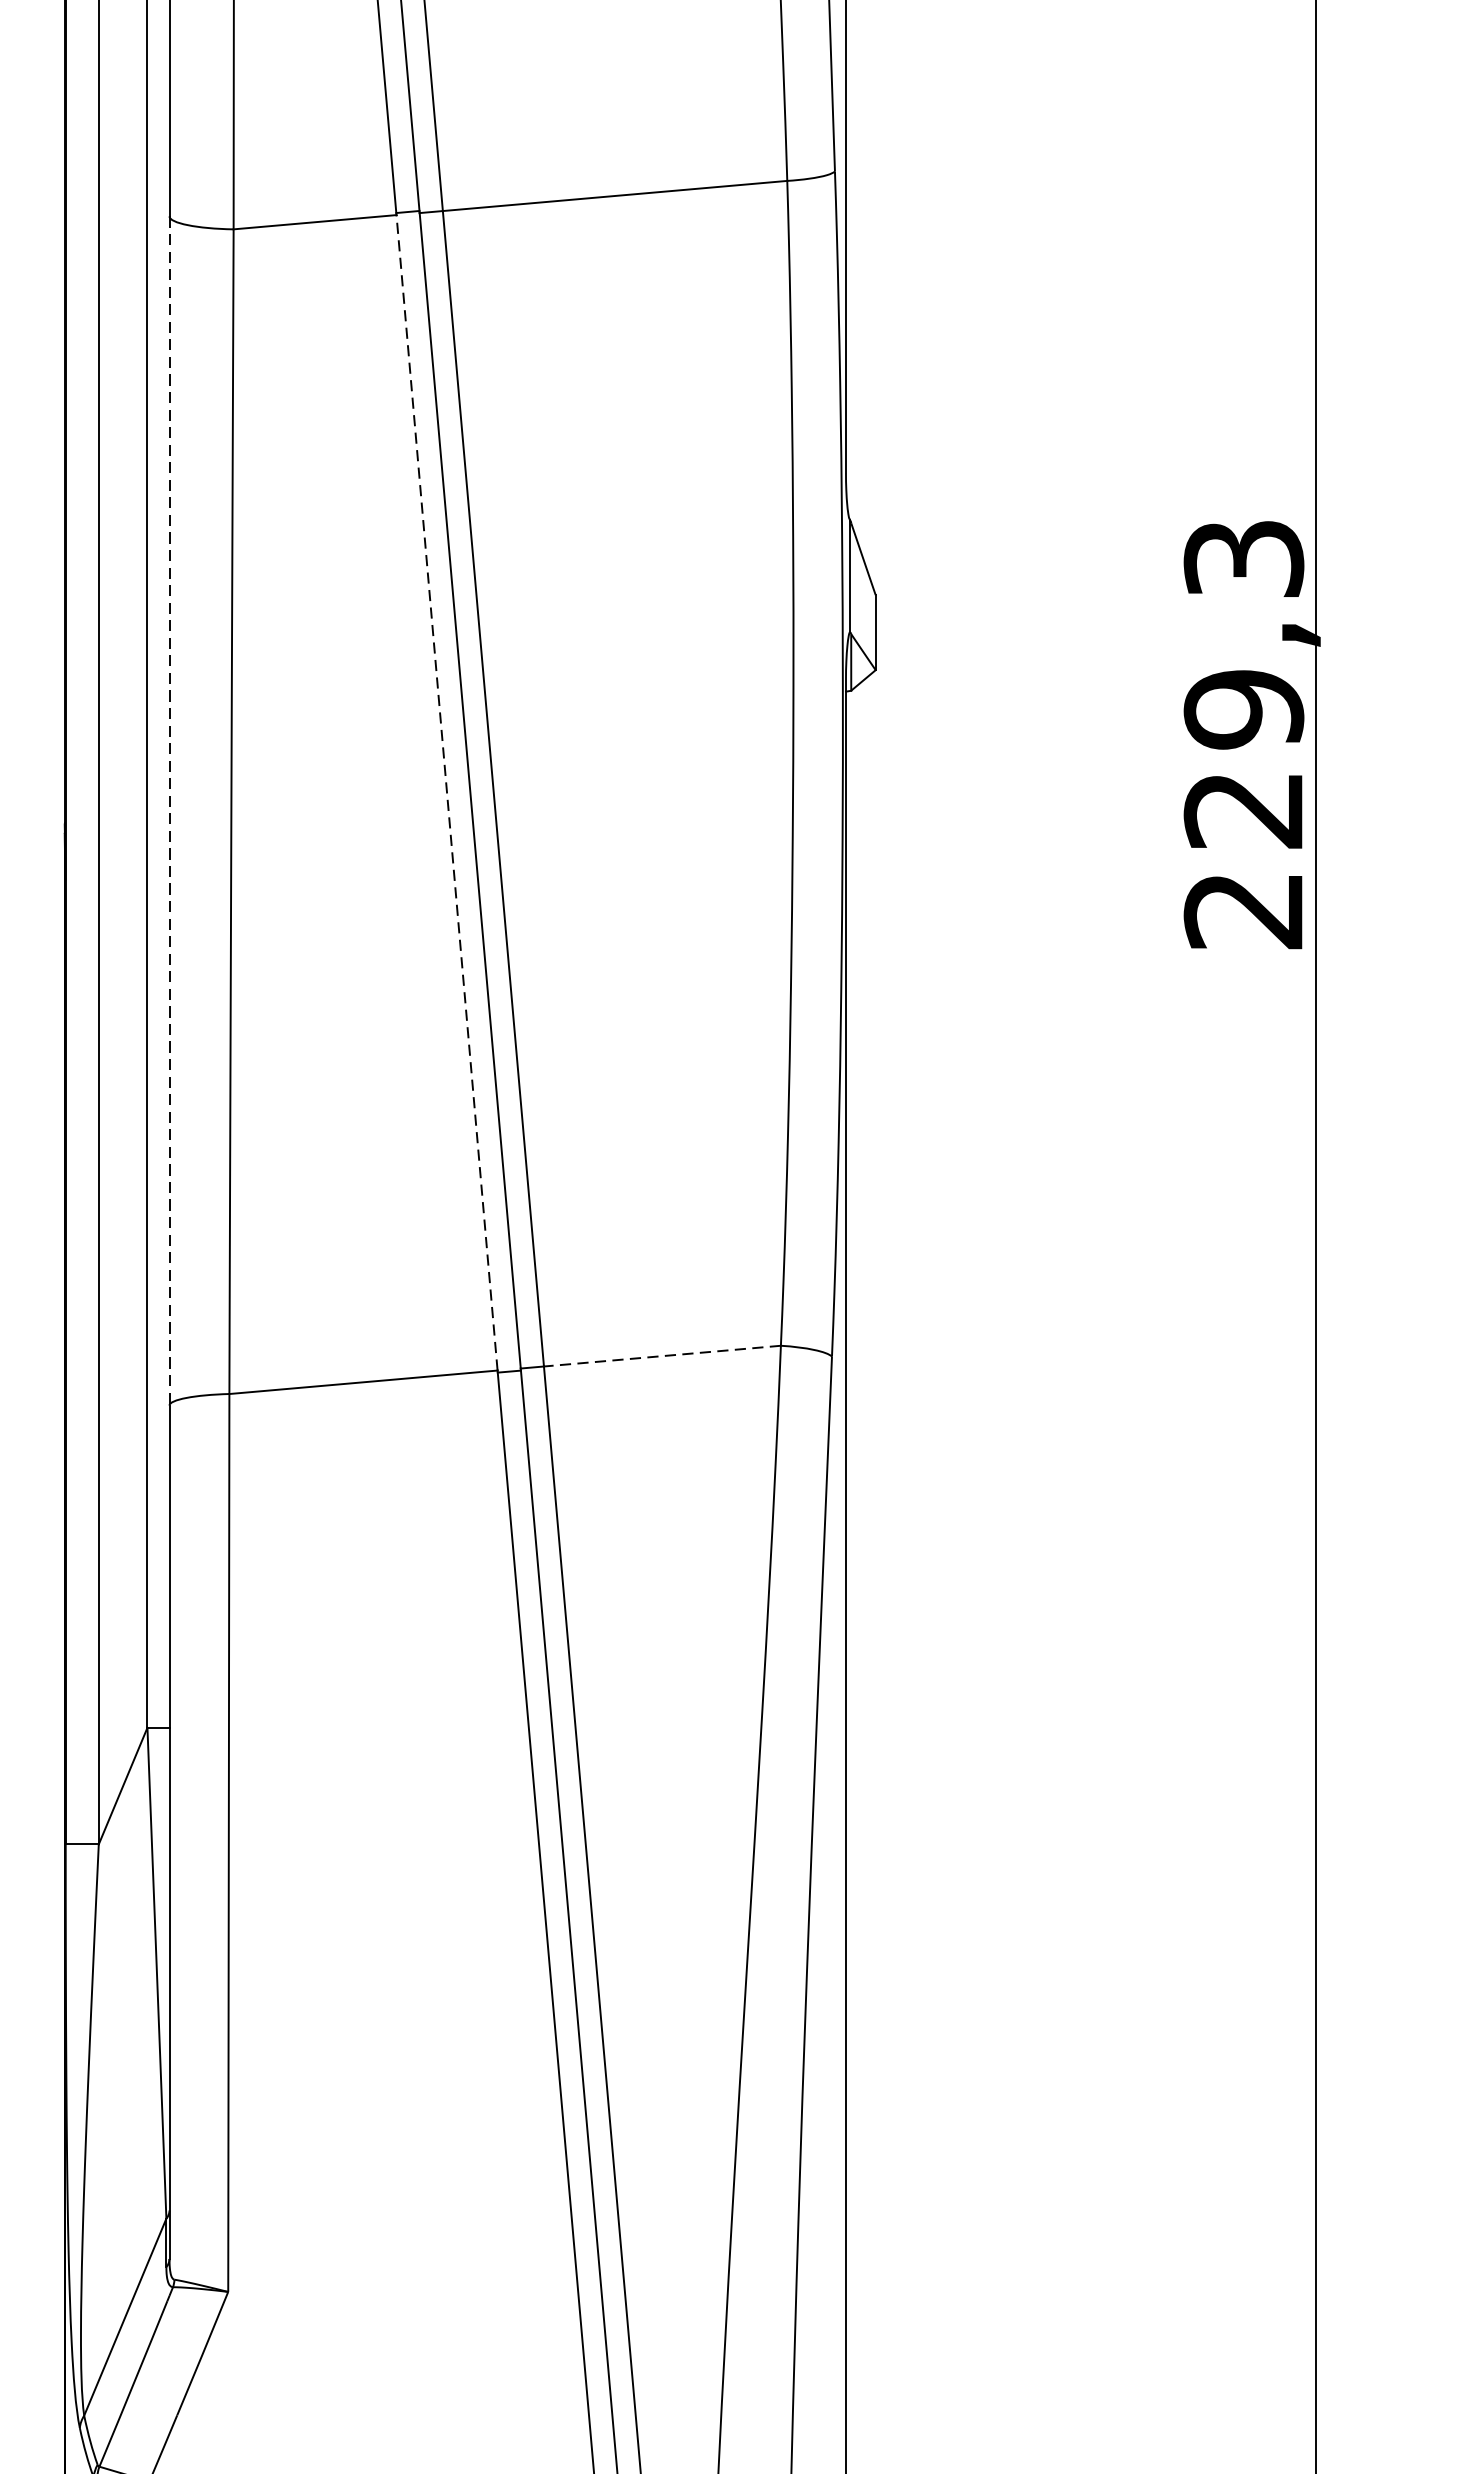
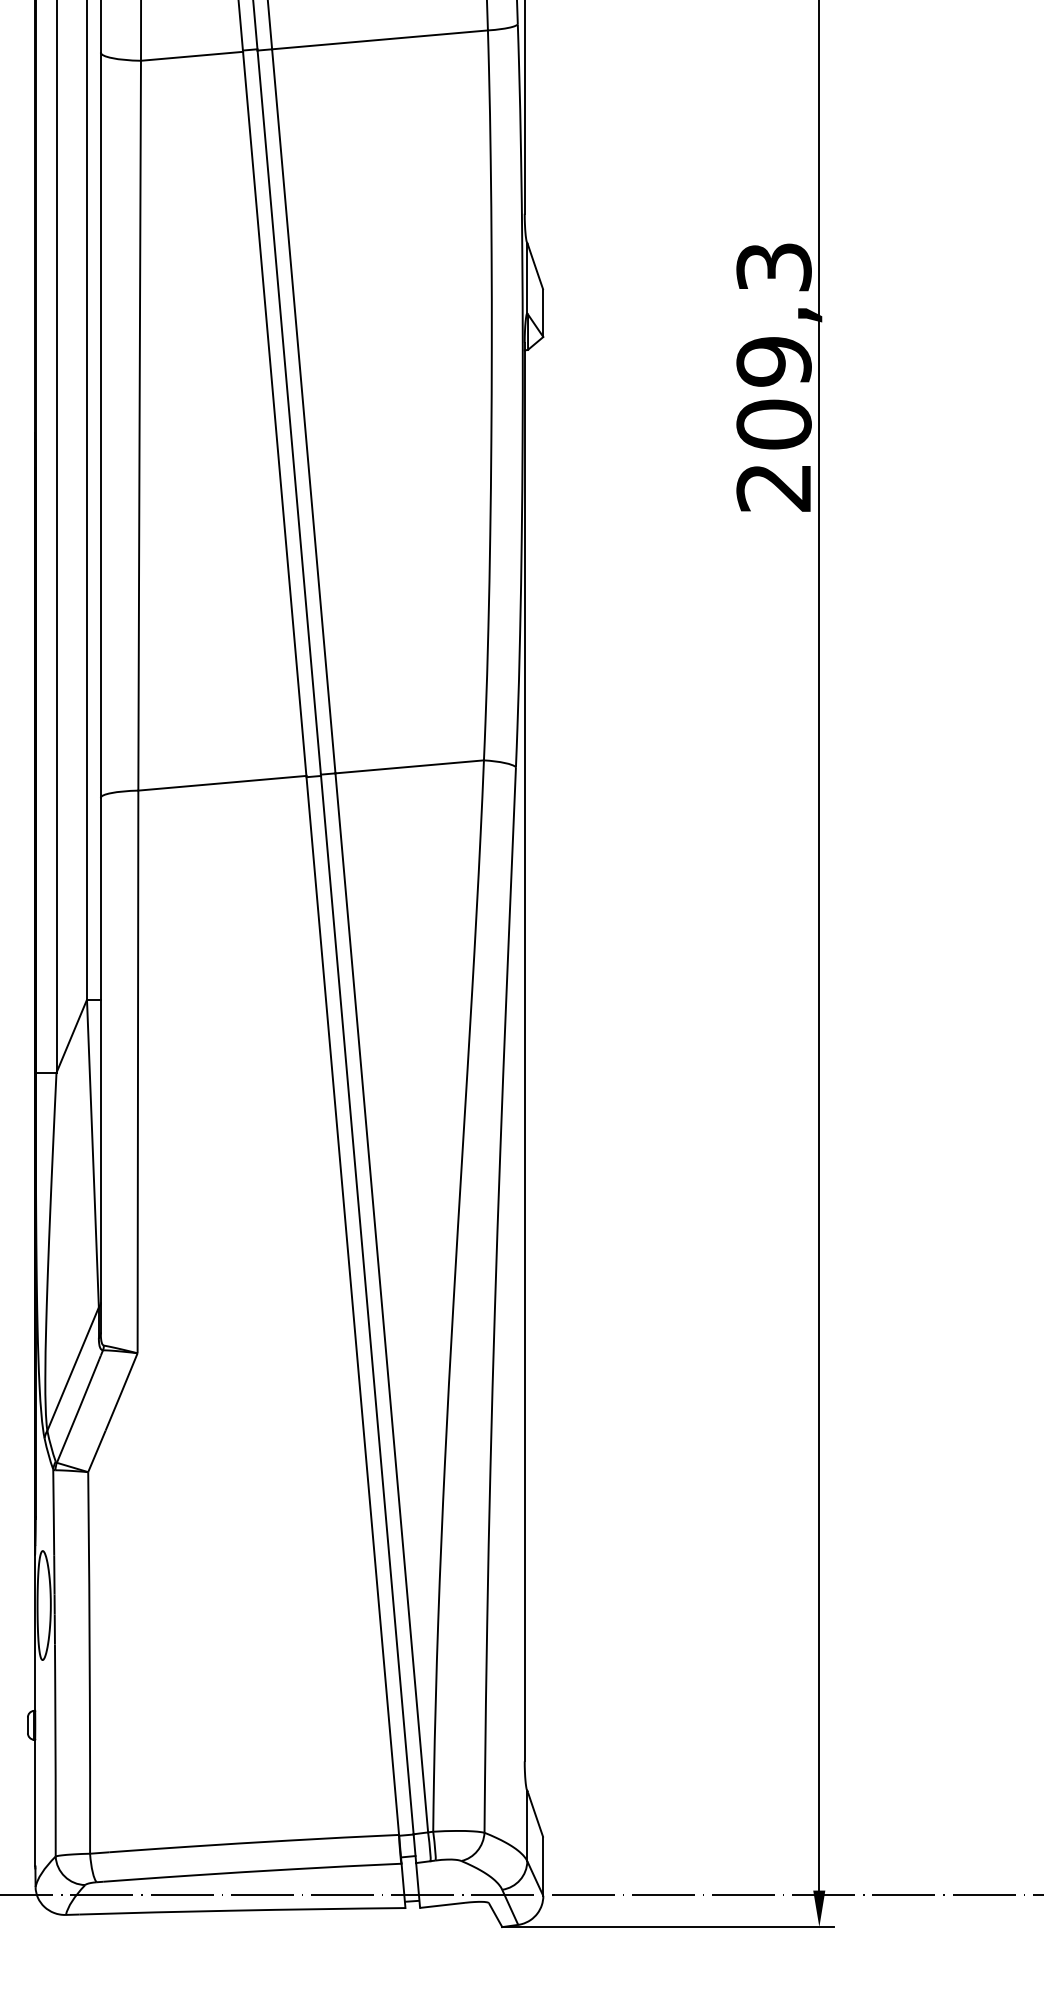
line: (446, 792) -> (274, 413), dashed -> solid
text: (1242, 809) -> (773, 424), 229,3 -> 209,3
line: (169, 811) -> (100, 425), dashed -> solid
line: (662, 1355) -> (409, 766), dashed -> solid

